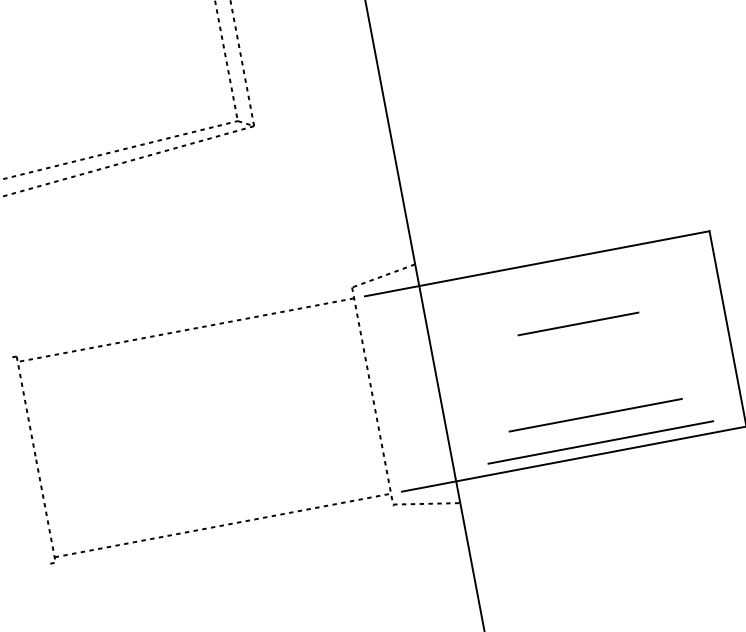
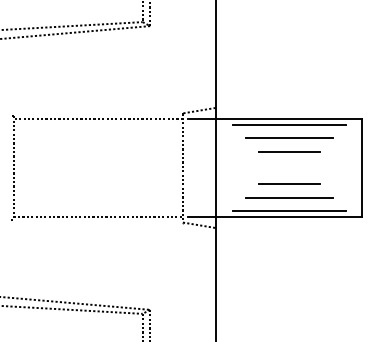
line: (566, 269) -> (288, 124), added
line: (573, 297) -> (289, 138), added
line: (590, 386) -> (289, 183), added

